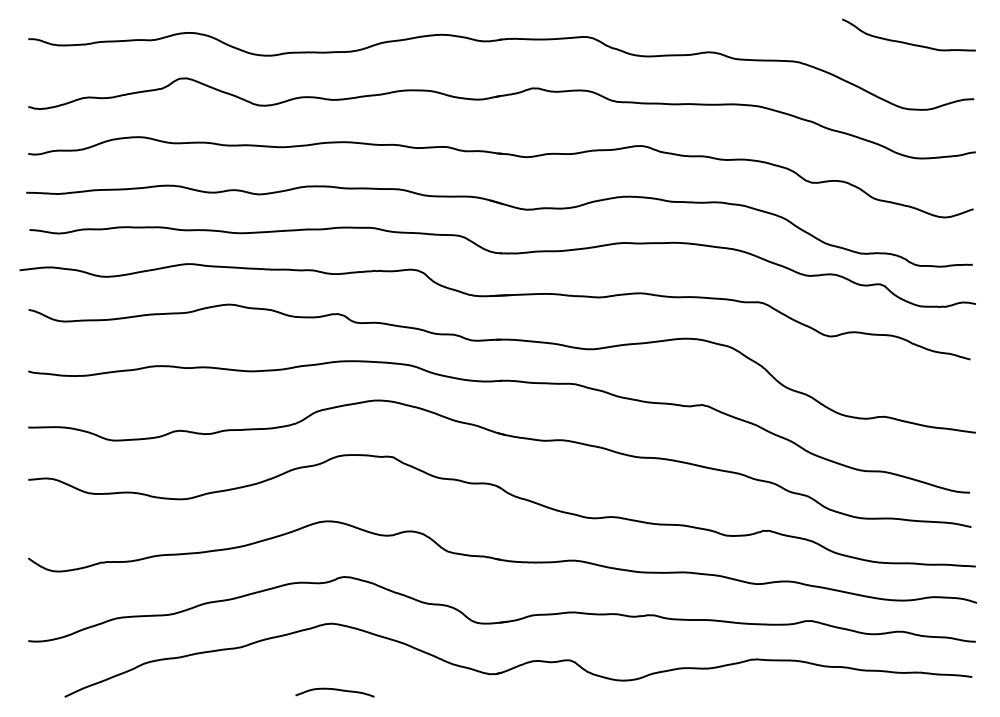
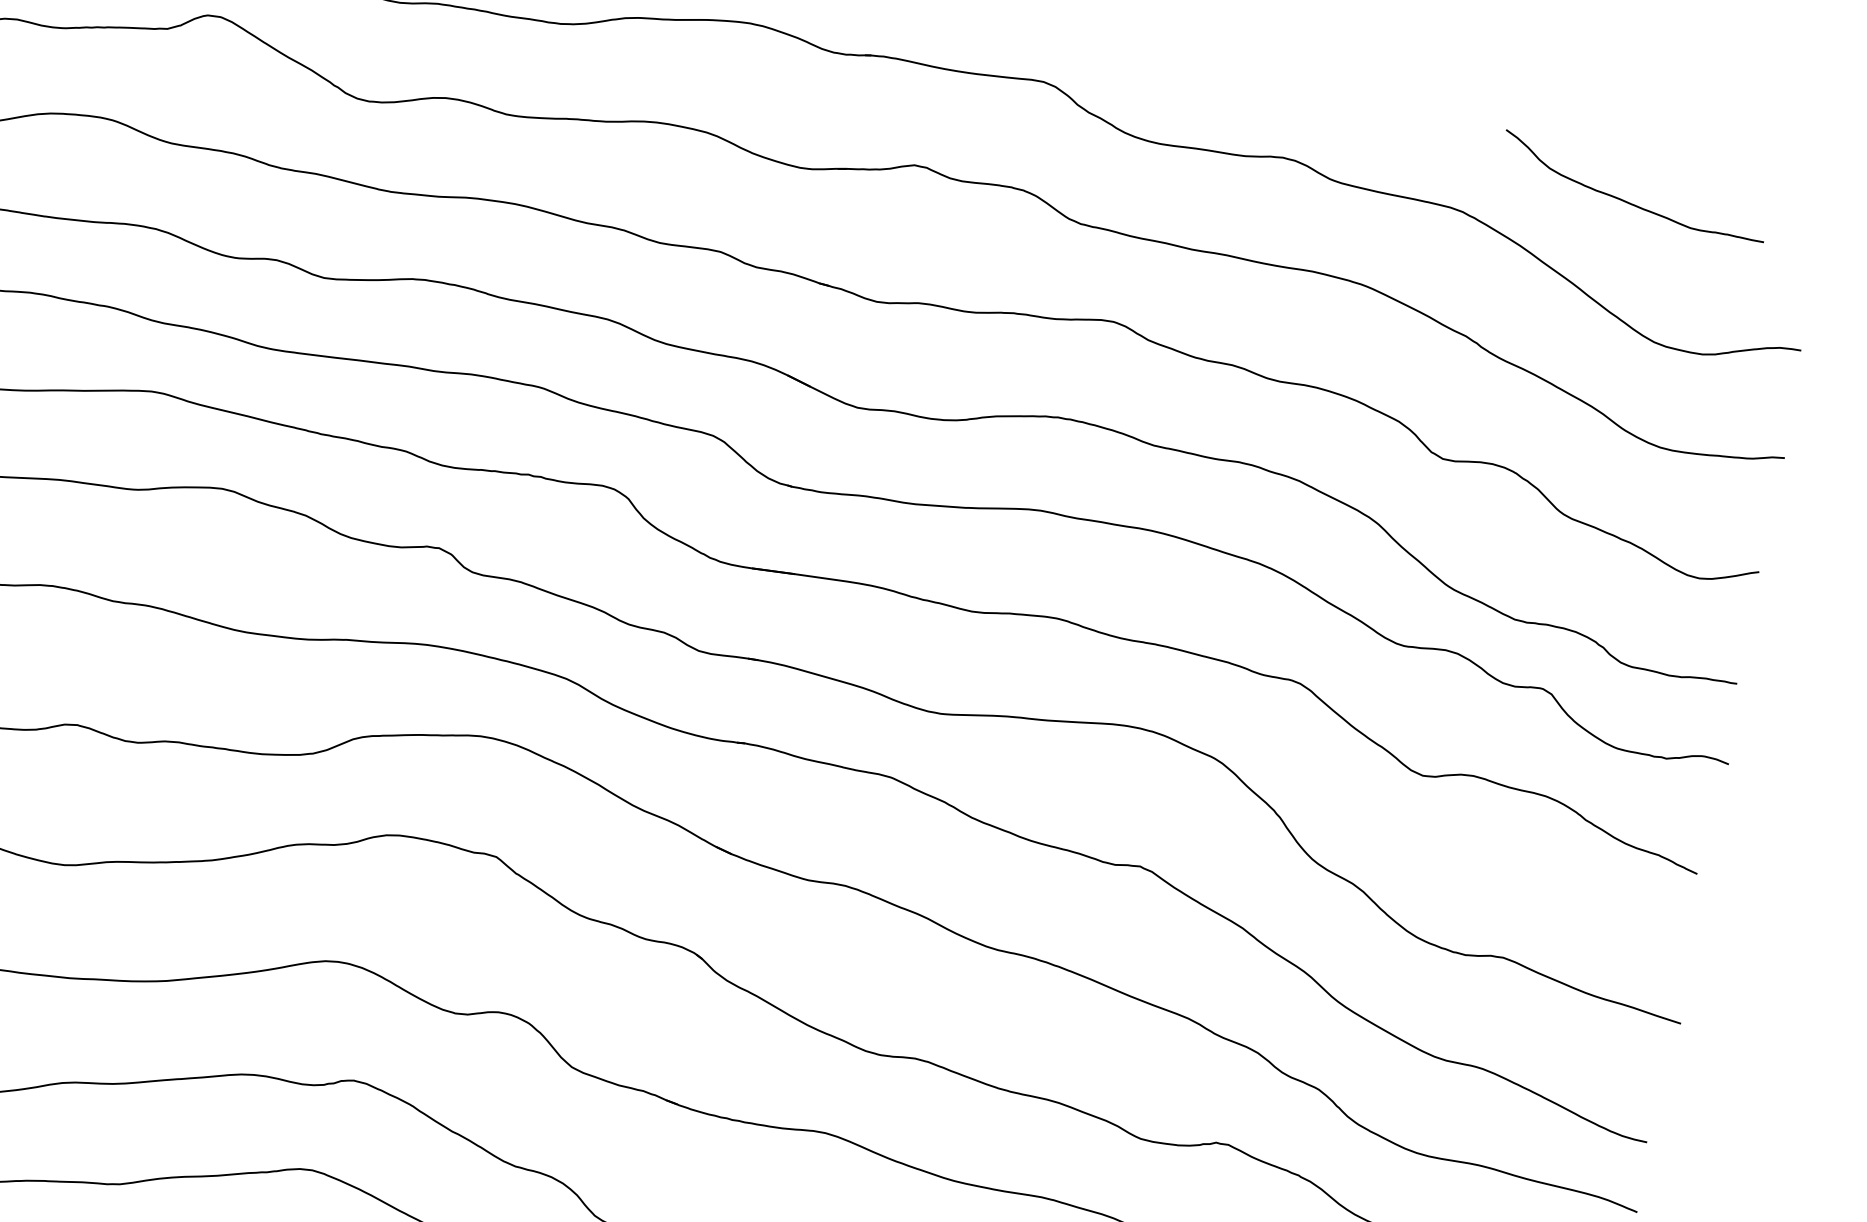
curve: (908, 42) -> (1631, 201), moved

